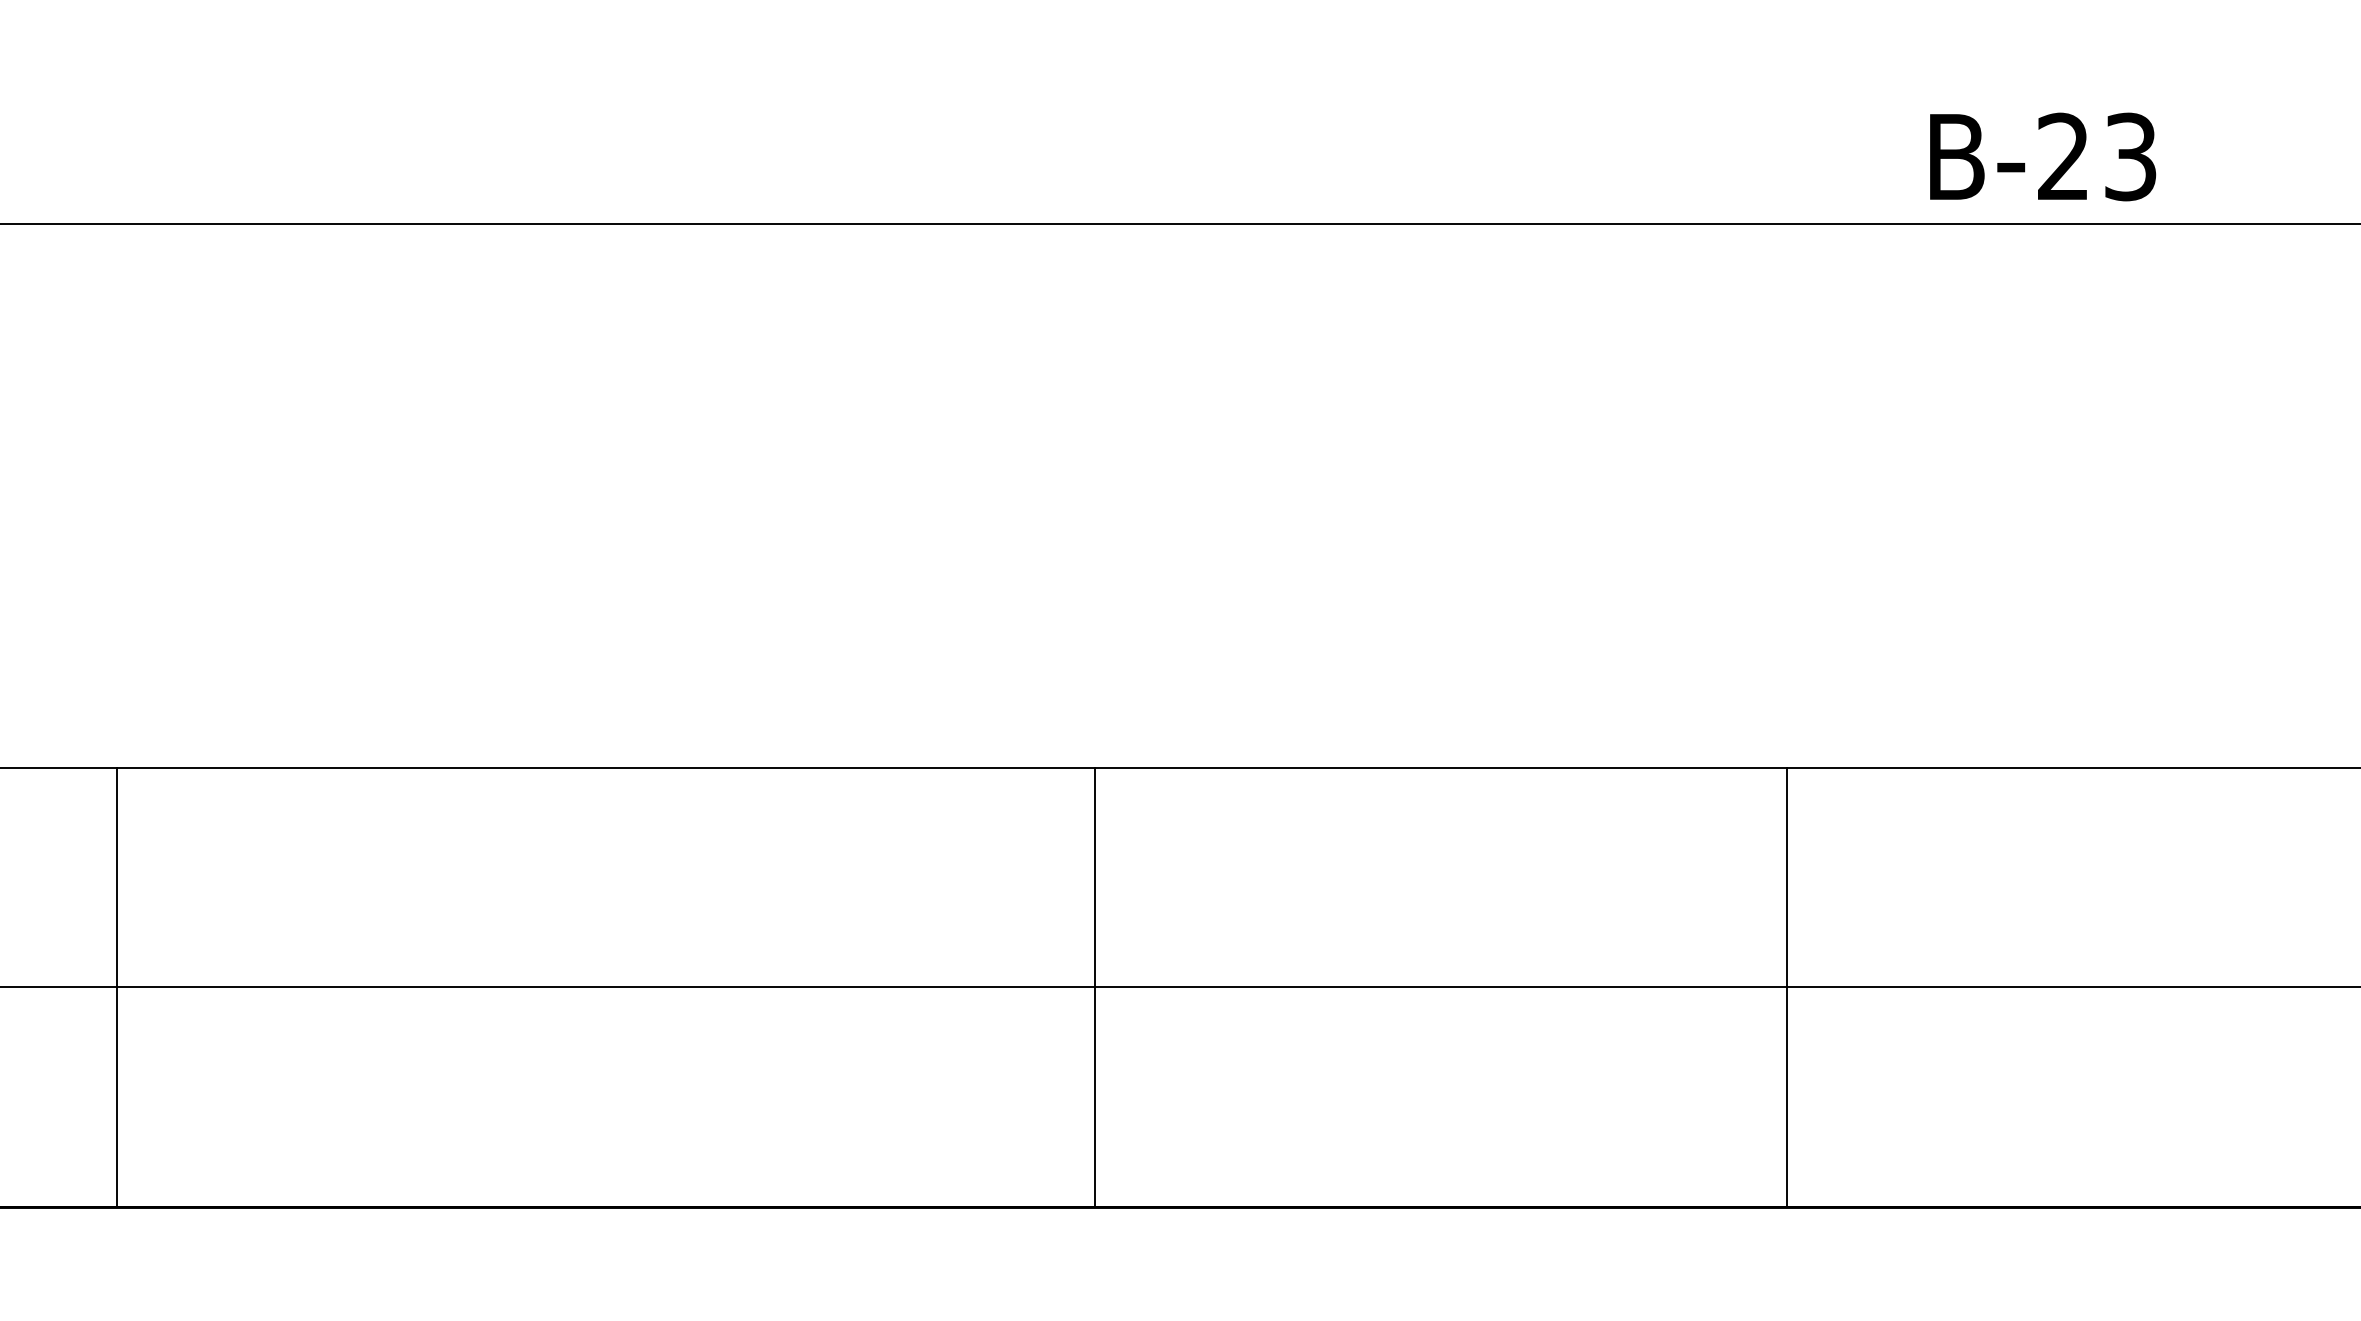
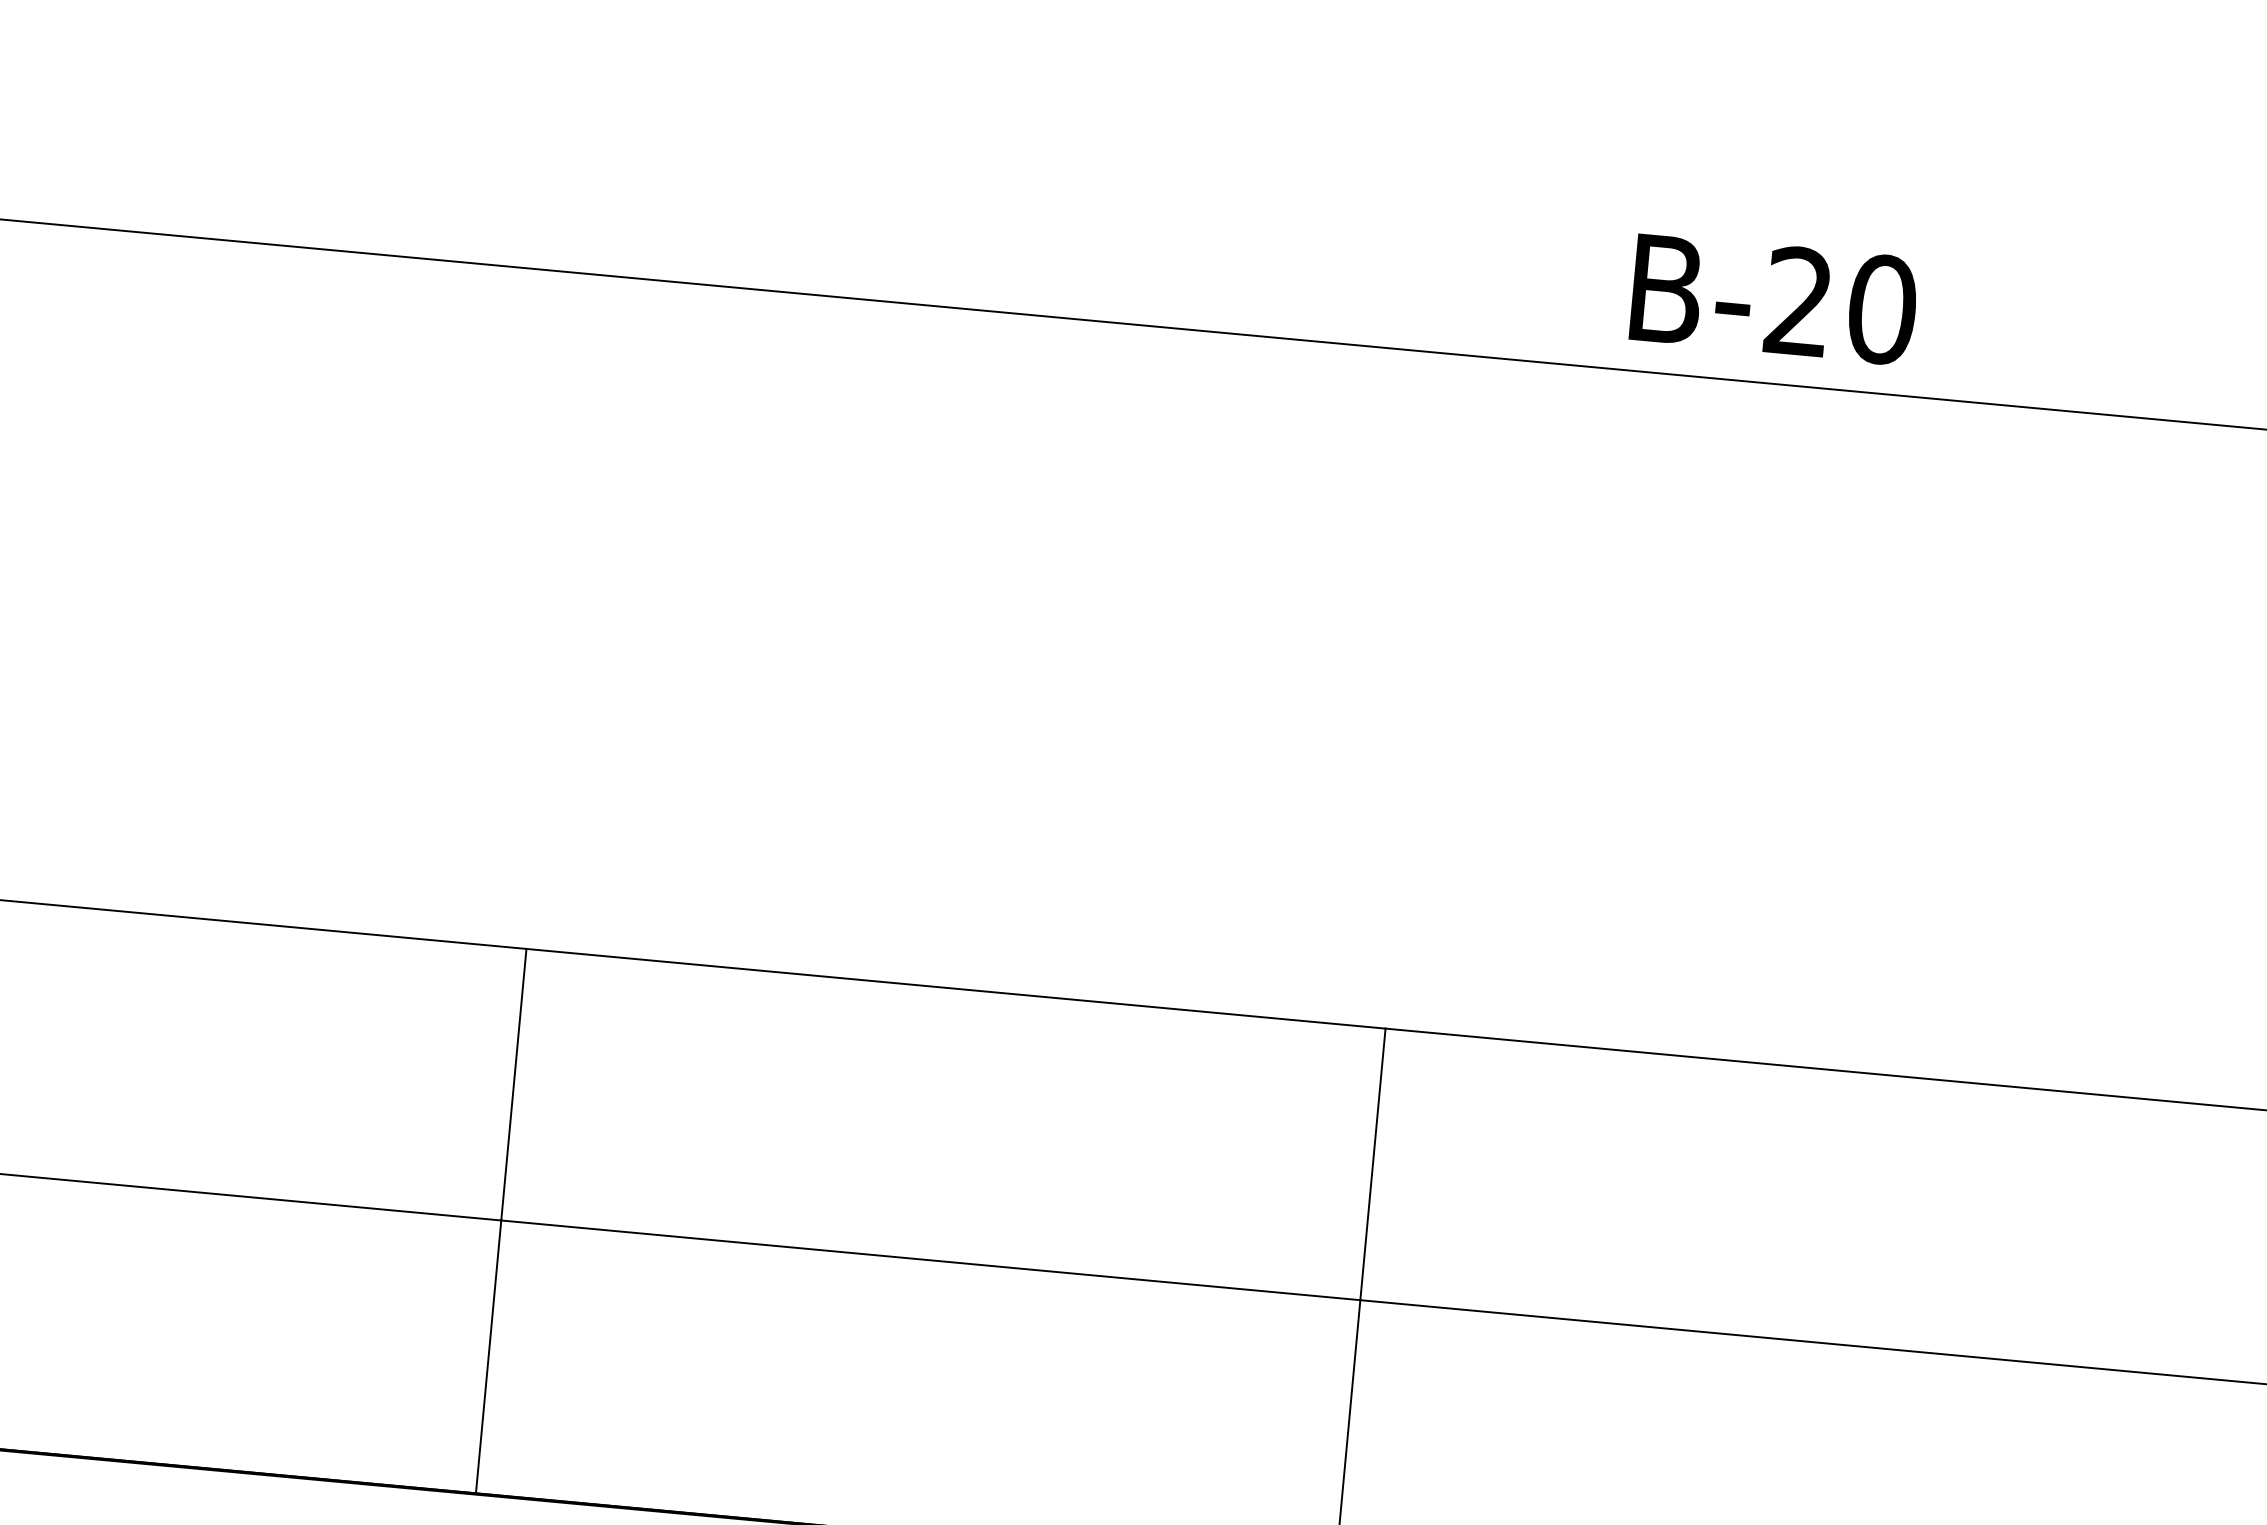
text: (2130, 156) -> (1882, 308), B-23 -> B-20

